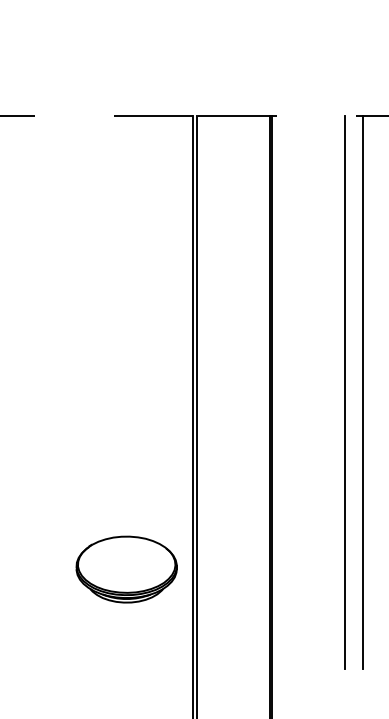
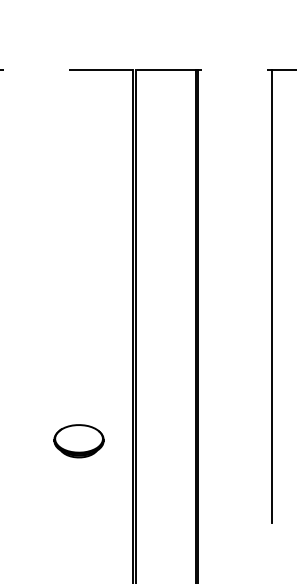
line: (345, 392) -> (258, 296), removed
part: (126, 569) -> (78, 441), size x0.6

